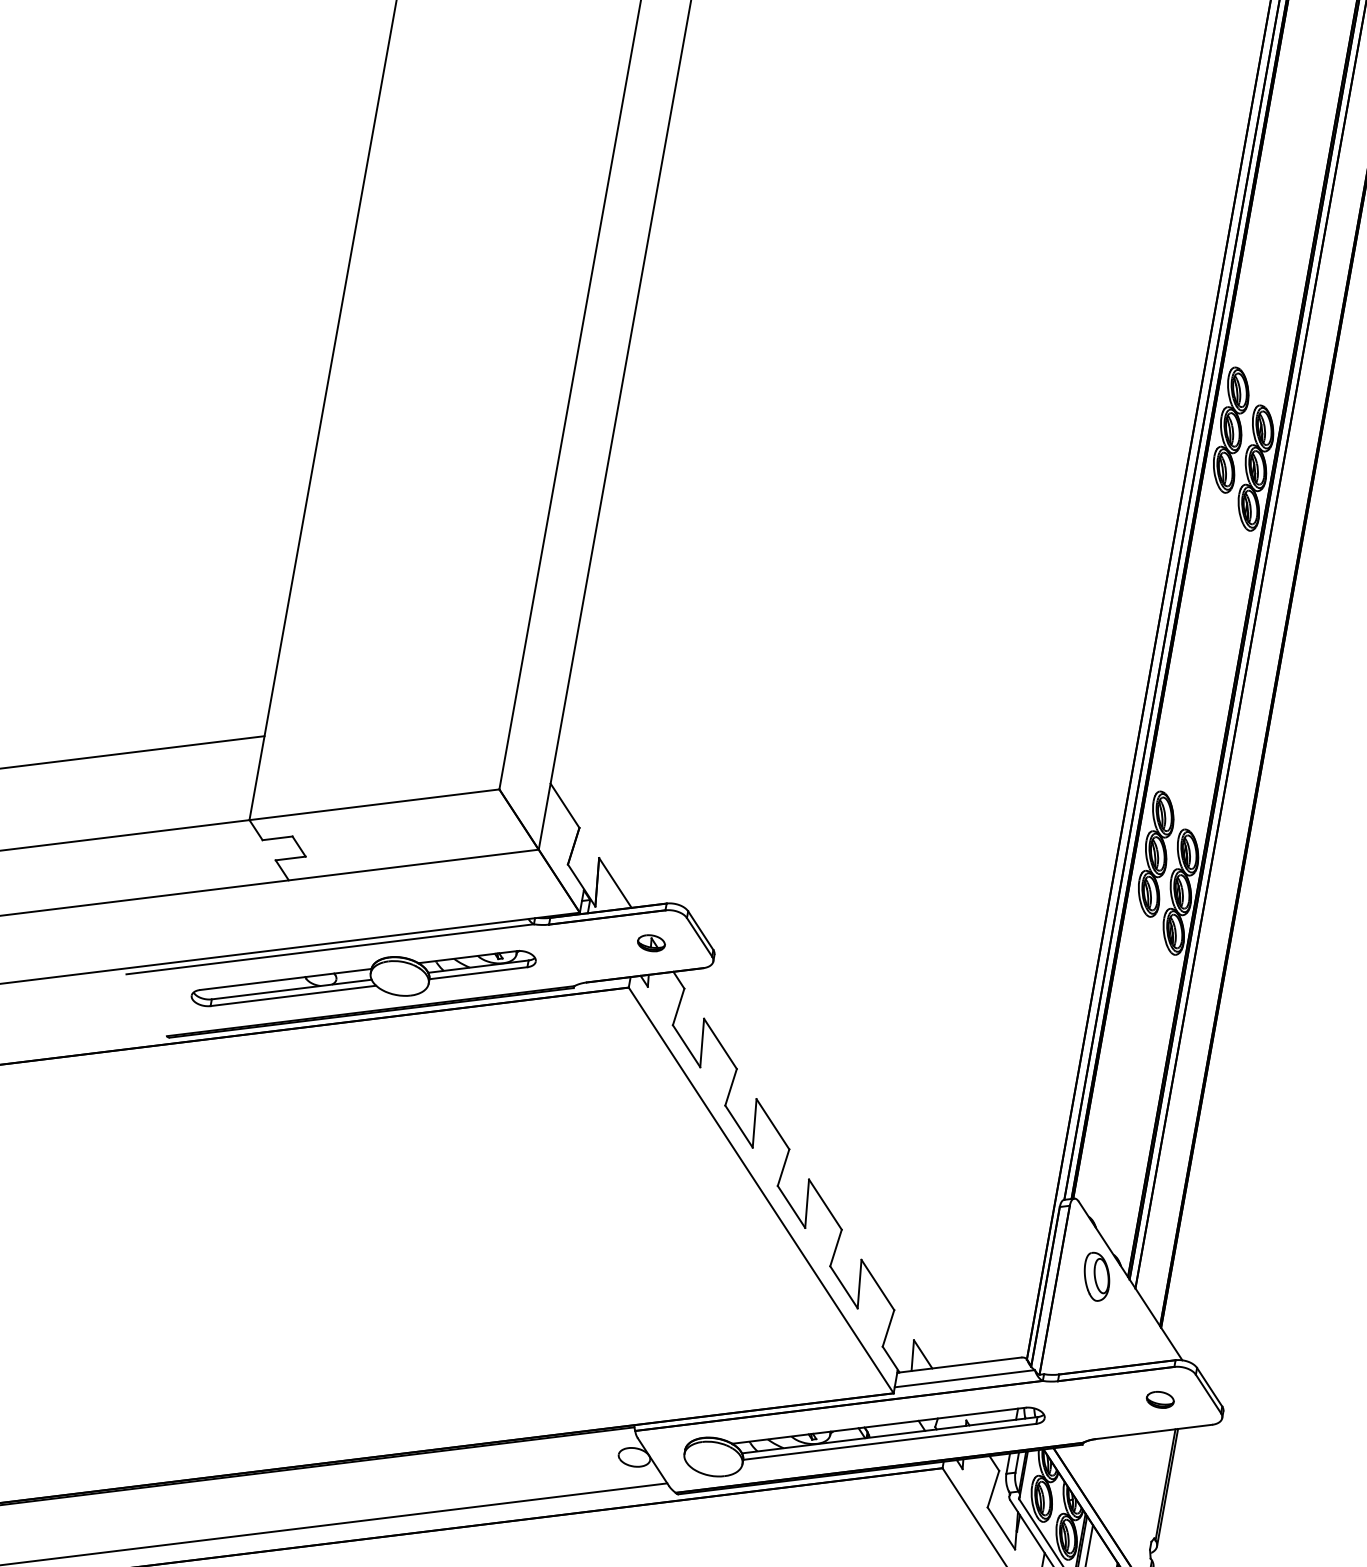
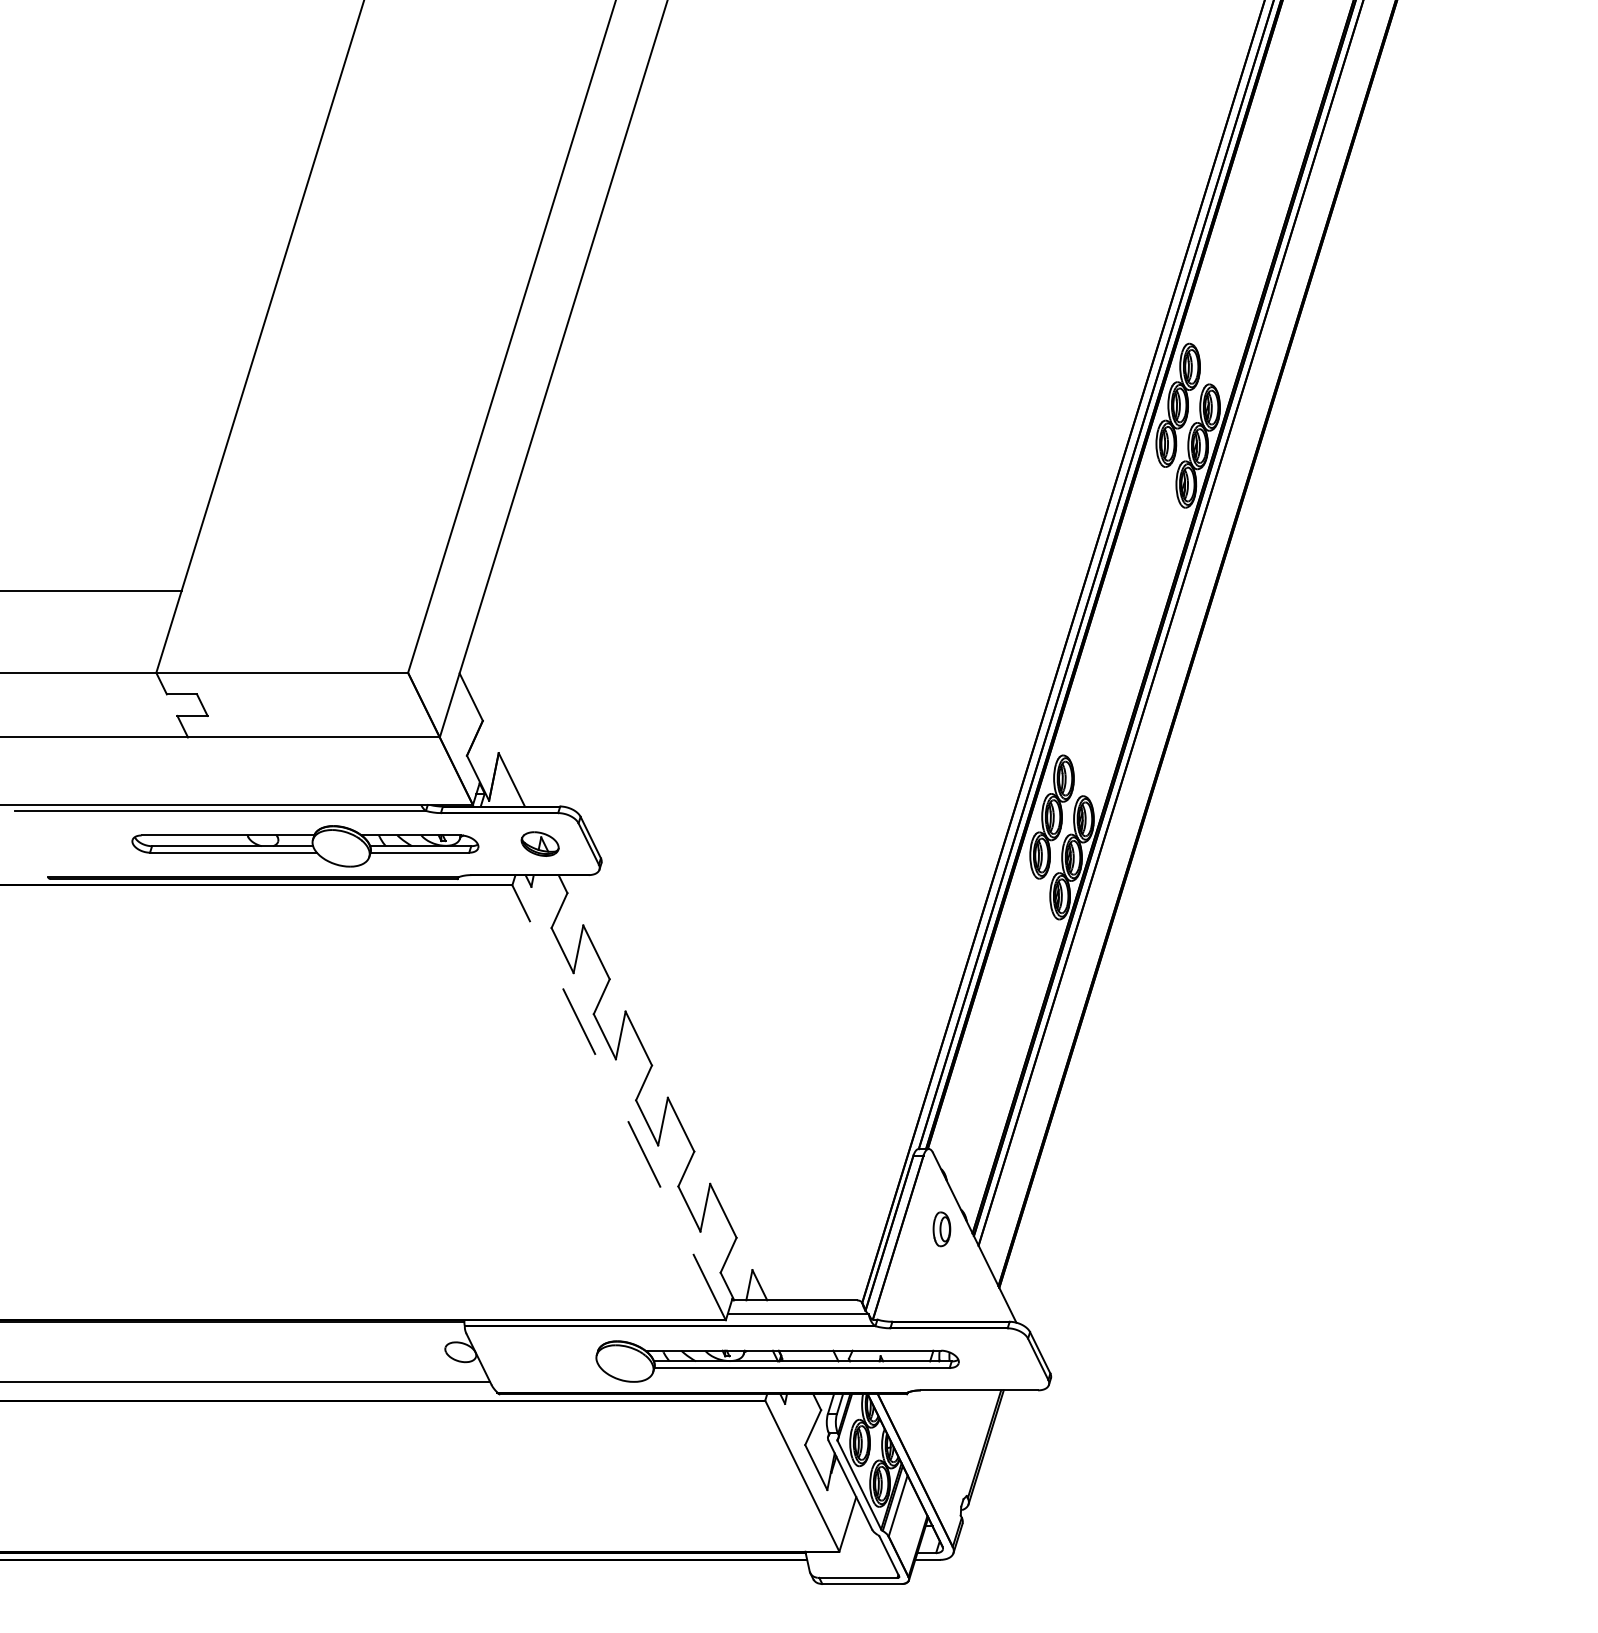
part: (651, 942) -> (540, 843), size x1.4
part: (364, 980) -> (305, 846), moved
line: (760, 1190) -> (618, 1102), solid -> dashed
part: (1096, 1276) -> (941, 1229), size x0.7
part: (1160, 1400) -> (989, 1359), removed
part: (864, 1438) -> (777, 1361), moved

